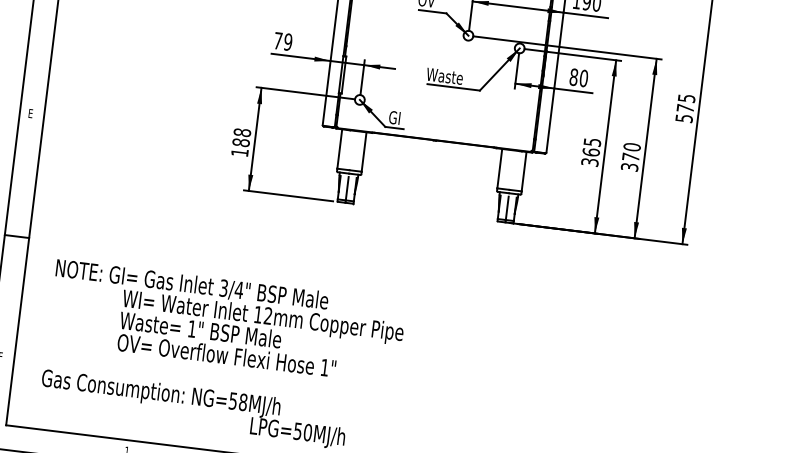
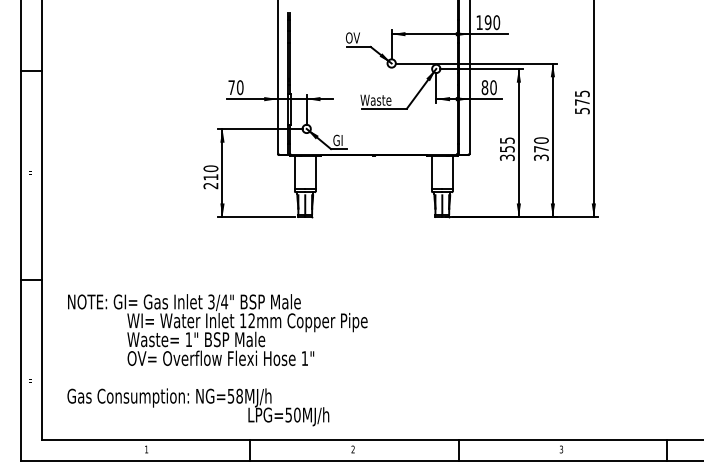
text: (287, 41) -> (239, 87), 79 -> 70
text: (240, 142) -> (210, 177), 188 -> 210
text: (590, 151) -> (506, 148), 365 -> 355

